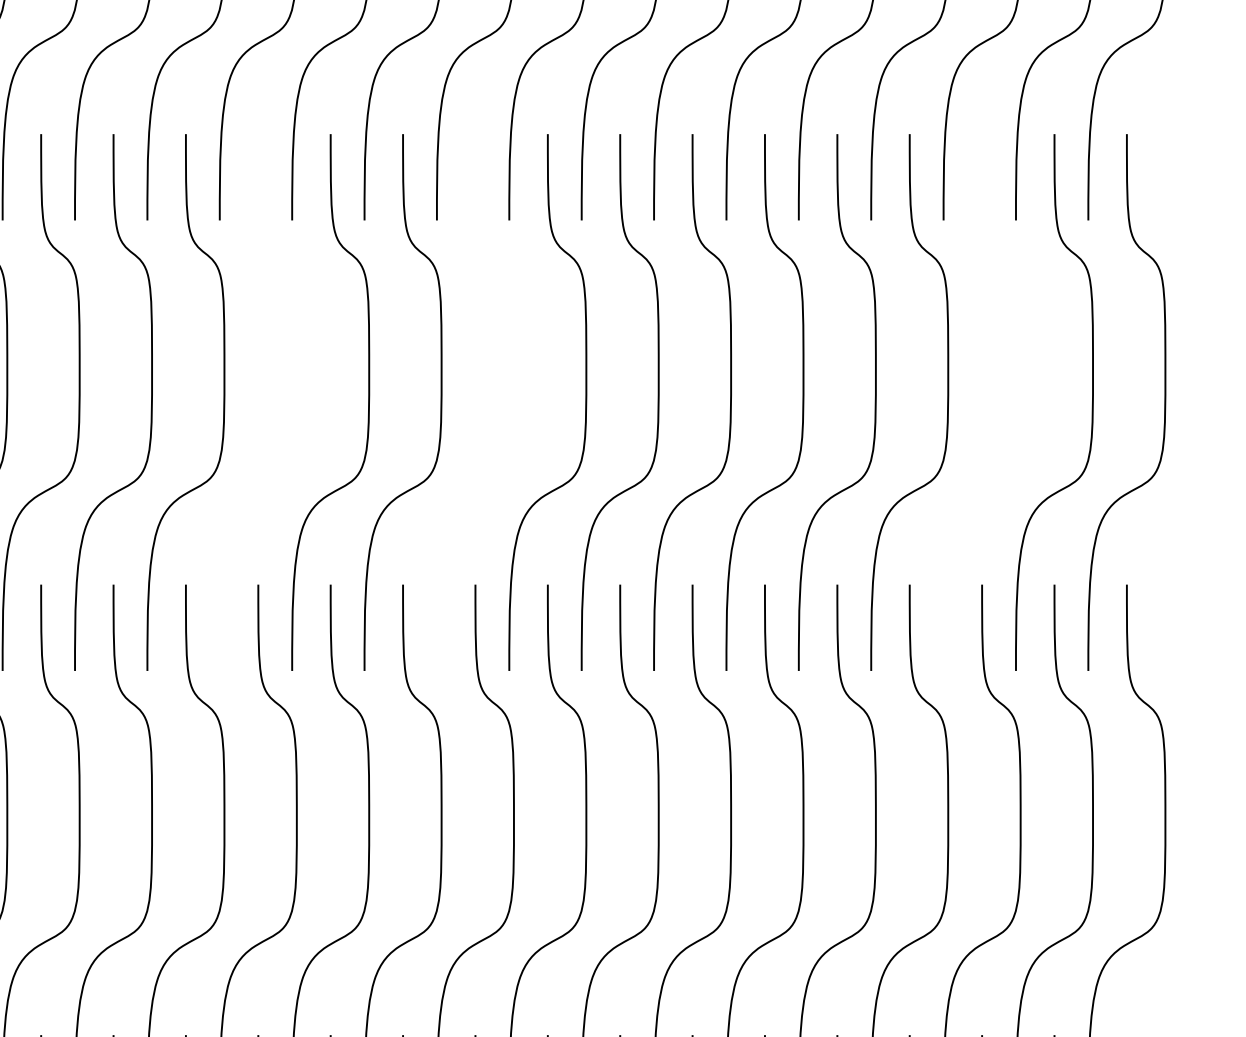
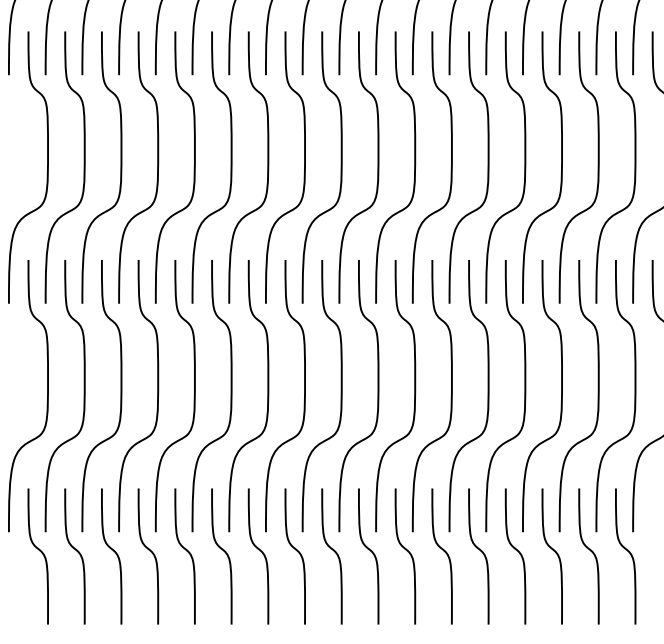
curve: (294, 402) -> (230, 167), added
curve: (511, 402) -> (340, 167), added
curve: (1018, 402) -> (597, 167), added

